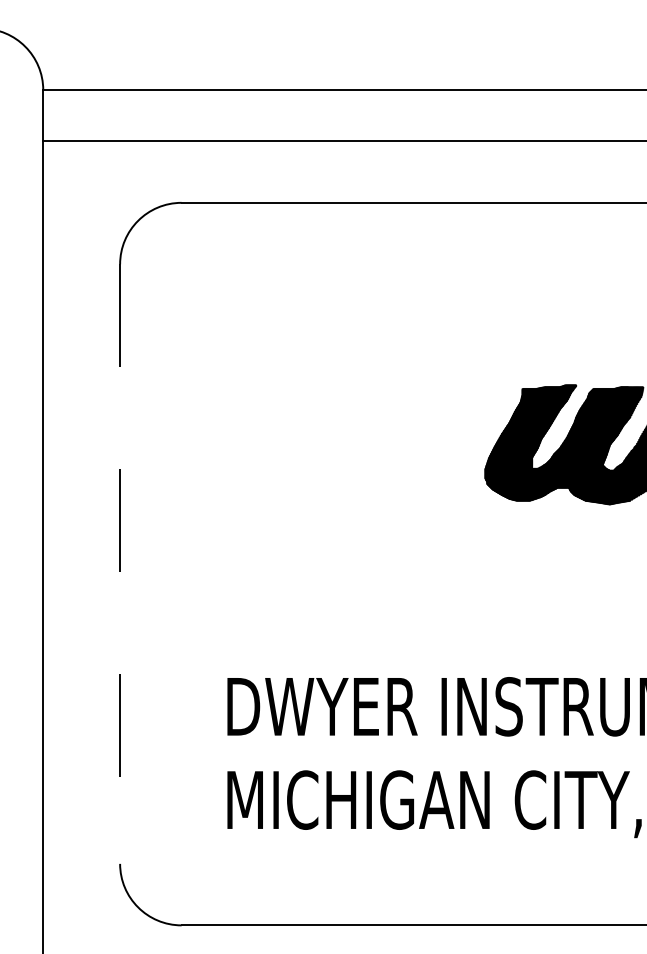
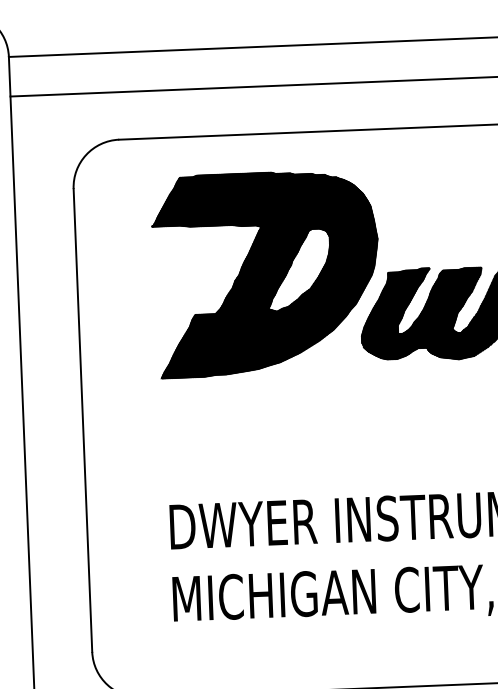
part: (364, 383) -> (265, 273), added
line: (120, 564) -> (83, 420), dashed -> solid

